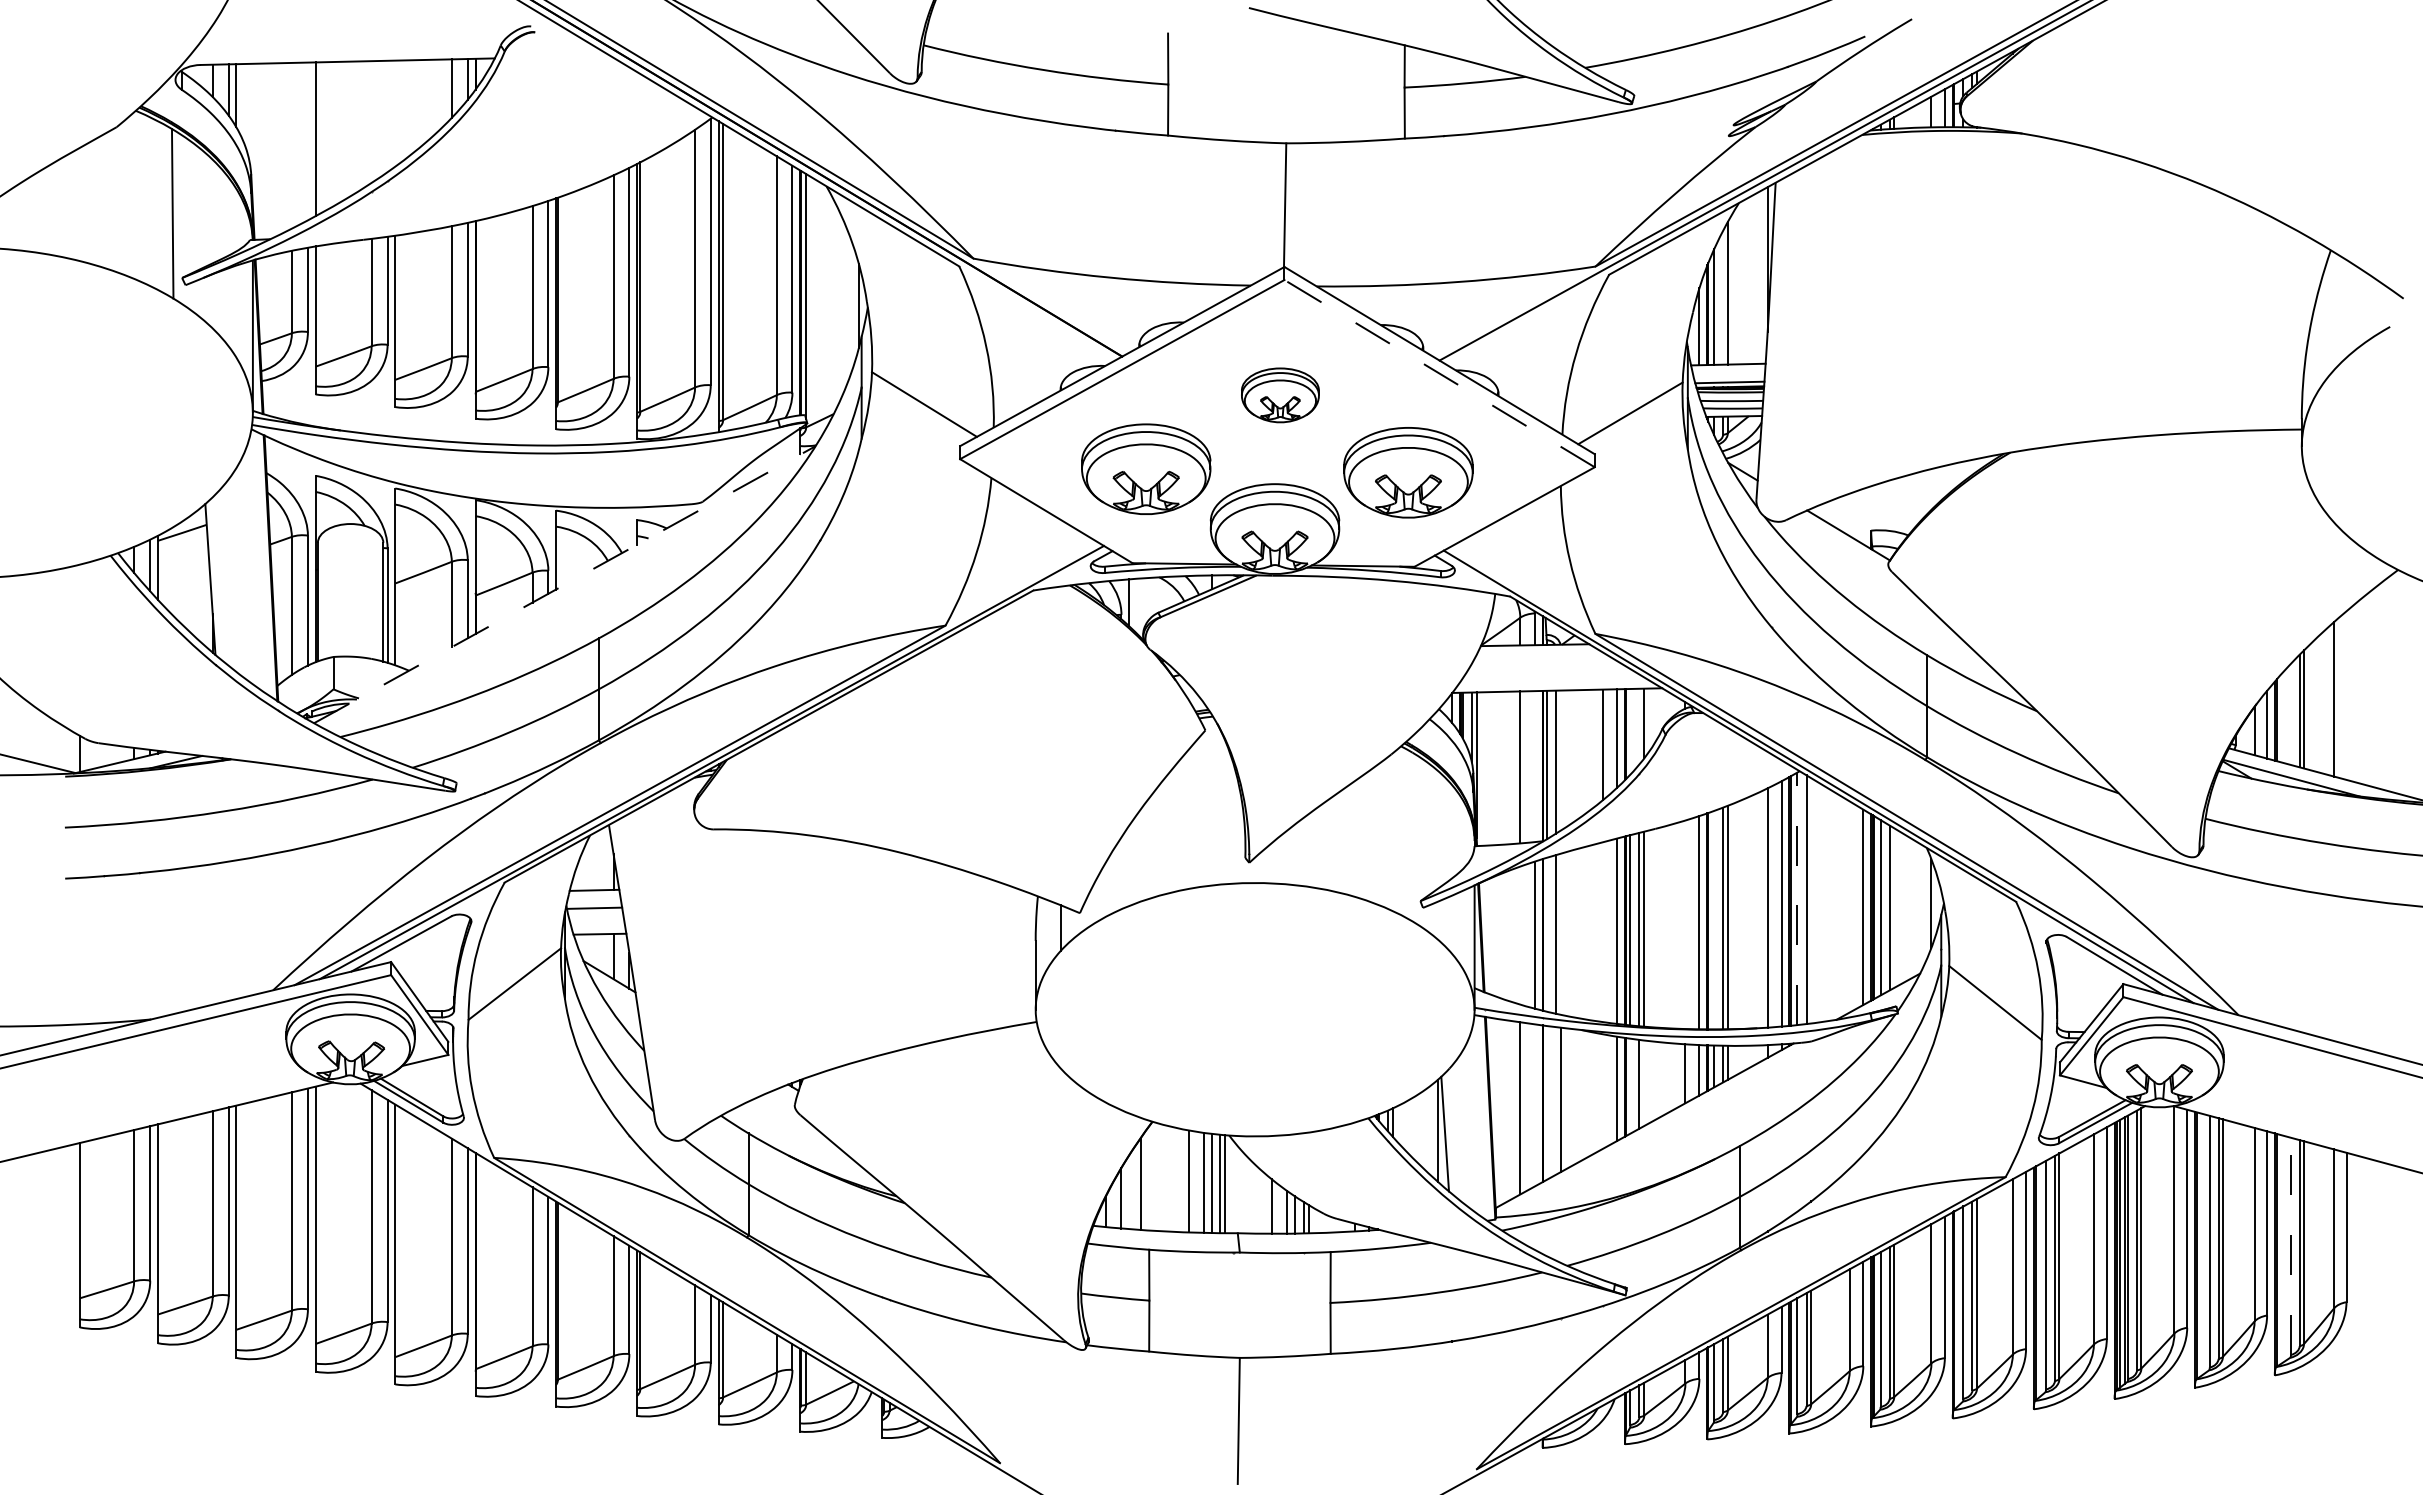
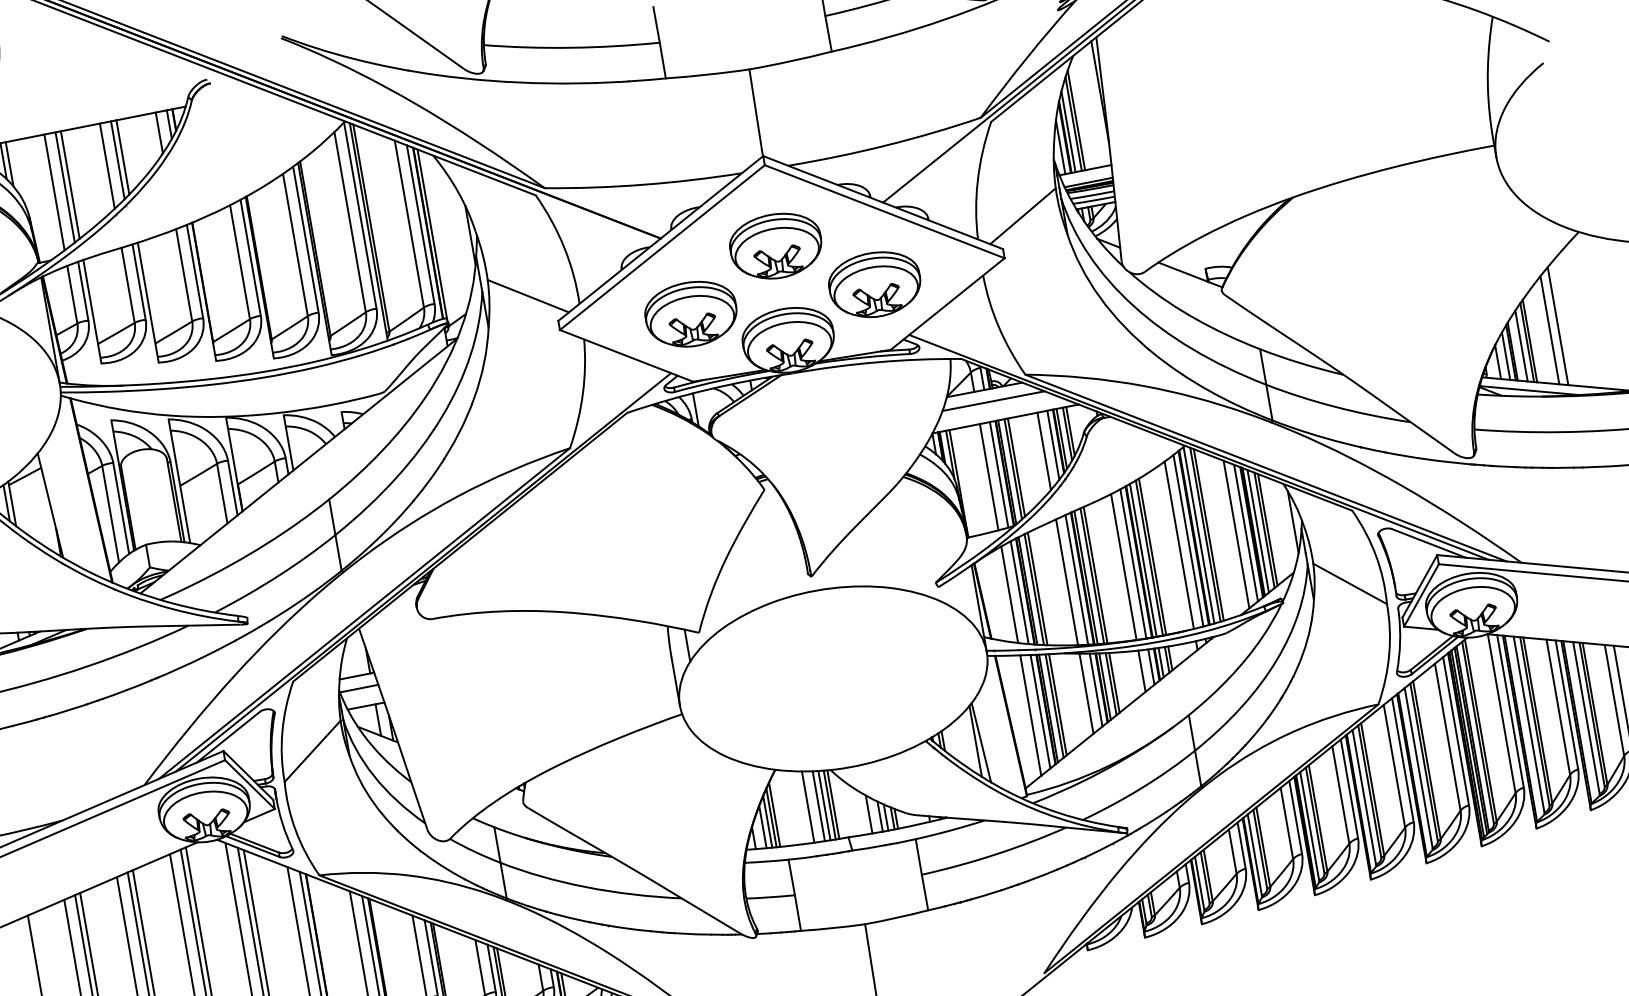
line: (395, 113) -> (123, 157), added
line: (387, 116) -> (117, 160), added
line: (371, 122) -> (107, 166), added
line: (307, 141) -> (64, 187), added
line: (291, 145) -> (54, 192), added
line: (1723, 297) -> (1073, 123), added
line: (1439, 373) -> (884, 211), dashed -> solid
part: (1280, 395) -> (776, 246), size x1.67
line: (564, 584) -> (298, 465), dashed -> solid
line: (1544, 662) -> (993, 400), added
line: (2346, 695) -> (1558, 326), added
line: (2290, 713) -> (1521, 345), added
line: (1639, 726) -> (1067, 434), added
line: (1630, 731) -> (1061, 438), added
line: (1560, 760) -> (1016, 467), added
line: (1534, 766) -> (998, 474), added
line: (1797, 898) -> (1198, 535), dashed -> solid
line: (1811, 900) -> (1209, 534), added
line: (1849, 906) -> (1236, 534), added
line: (1894, 907) -> (1267, 529), added
line: (1714, 920) -> (1143, 560), added
line: (1685, 924) -> (1123, 566), added
line: (1602, 932) -> (1066, 582), added
line: (1560, 933) -> (1037, 588), added
line: (1546, 934) -> (1027, 590), added
line: (1520, 935) -> (1009, 594), added
line: (1644, 1083) -> (1114, 683), added
line: (1630, 1085) -> (1105, 686), added
line: (1602, 1091) -> (1086, 693), added
line: (1555, 1100) -> (1054, 705), added
line: (1546, 1102) -> (1048, 708), added
line: (1534, 1105) -> (1040, 711), added
line: (1135, 1187) -> (771, 817), added
line: (1129, 1191) -> (767, 821), added
line: (2290, 1246) -> (1586, 718), dashed -> solid

